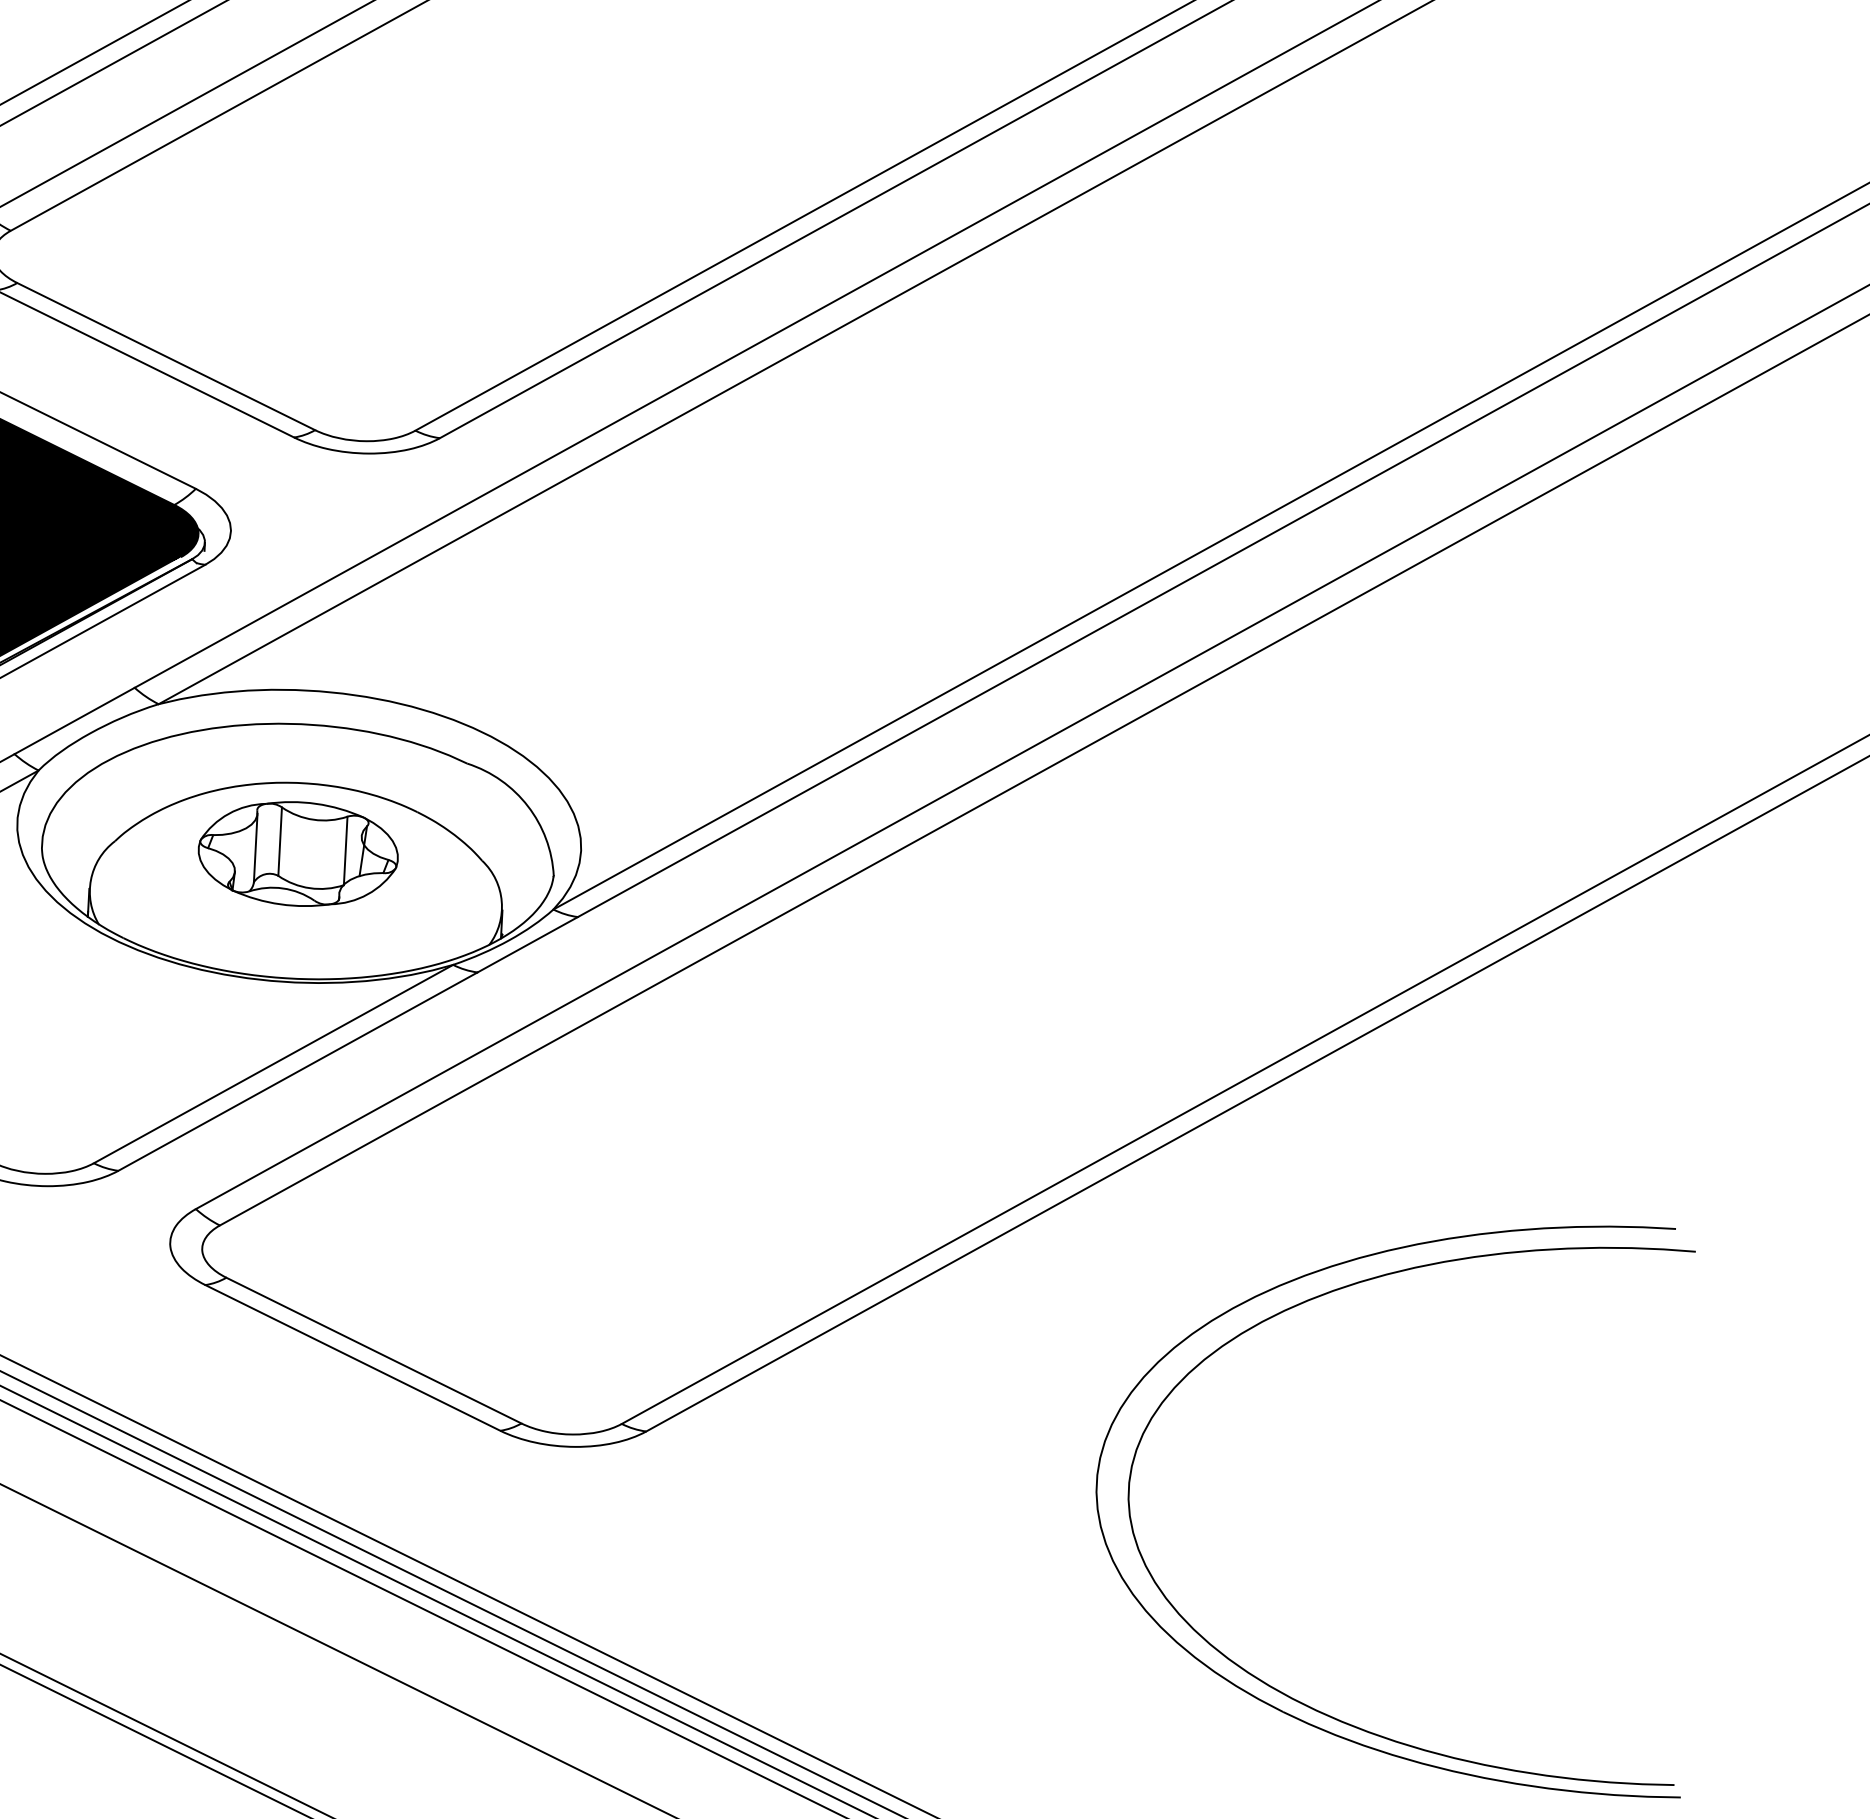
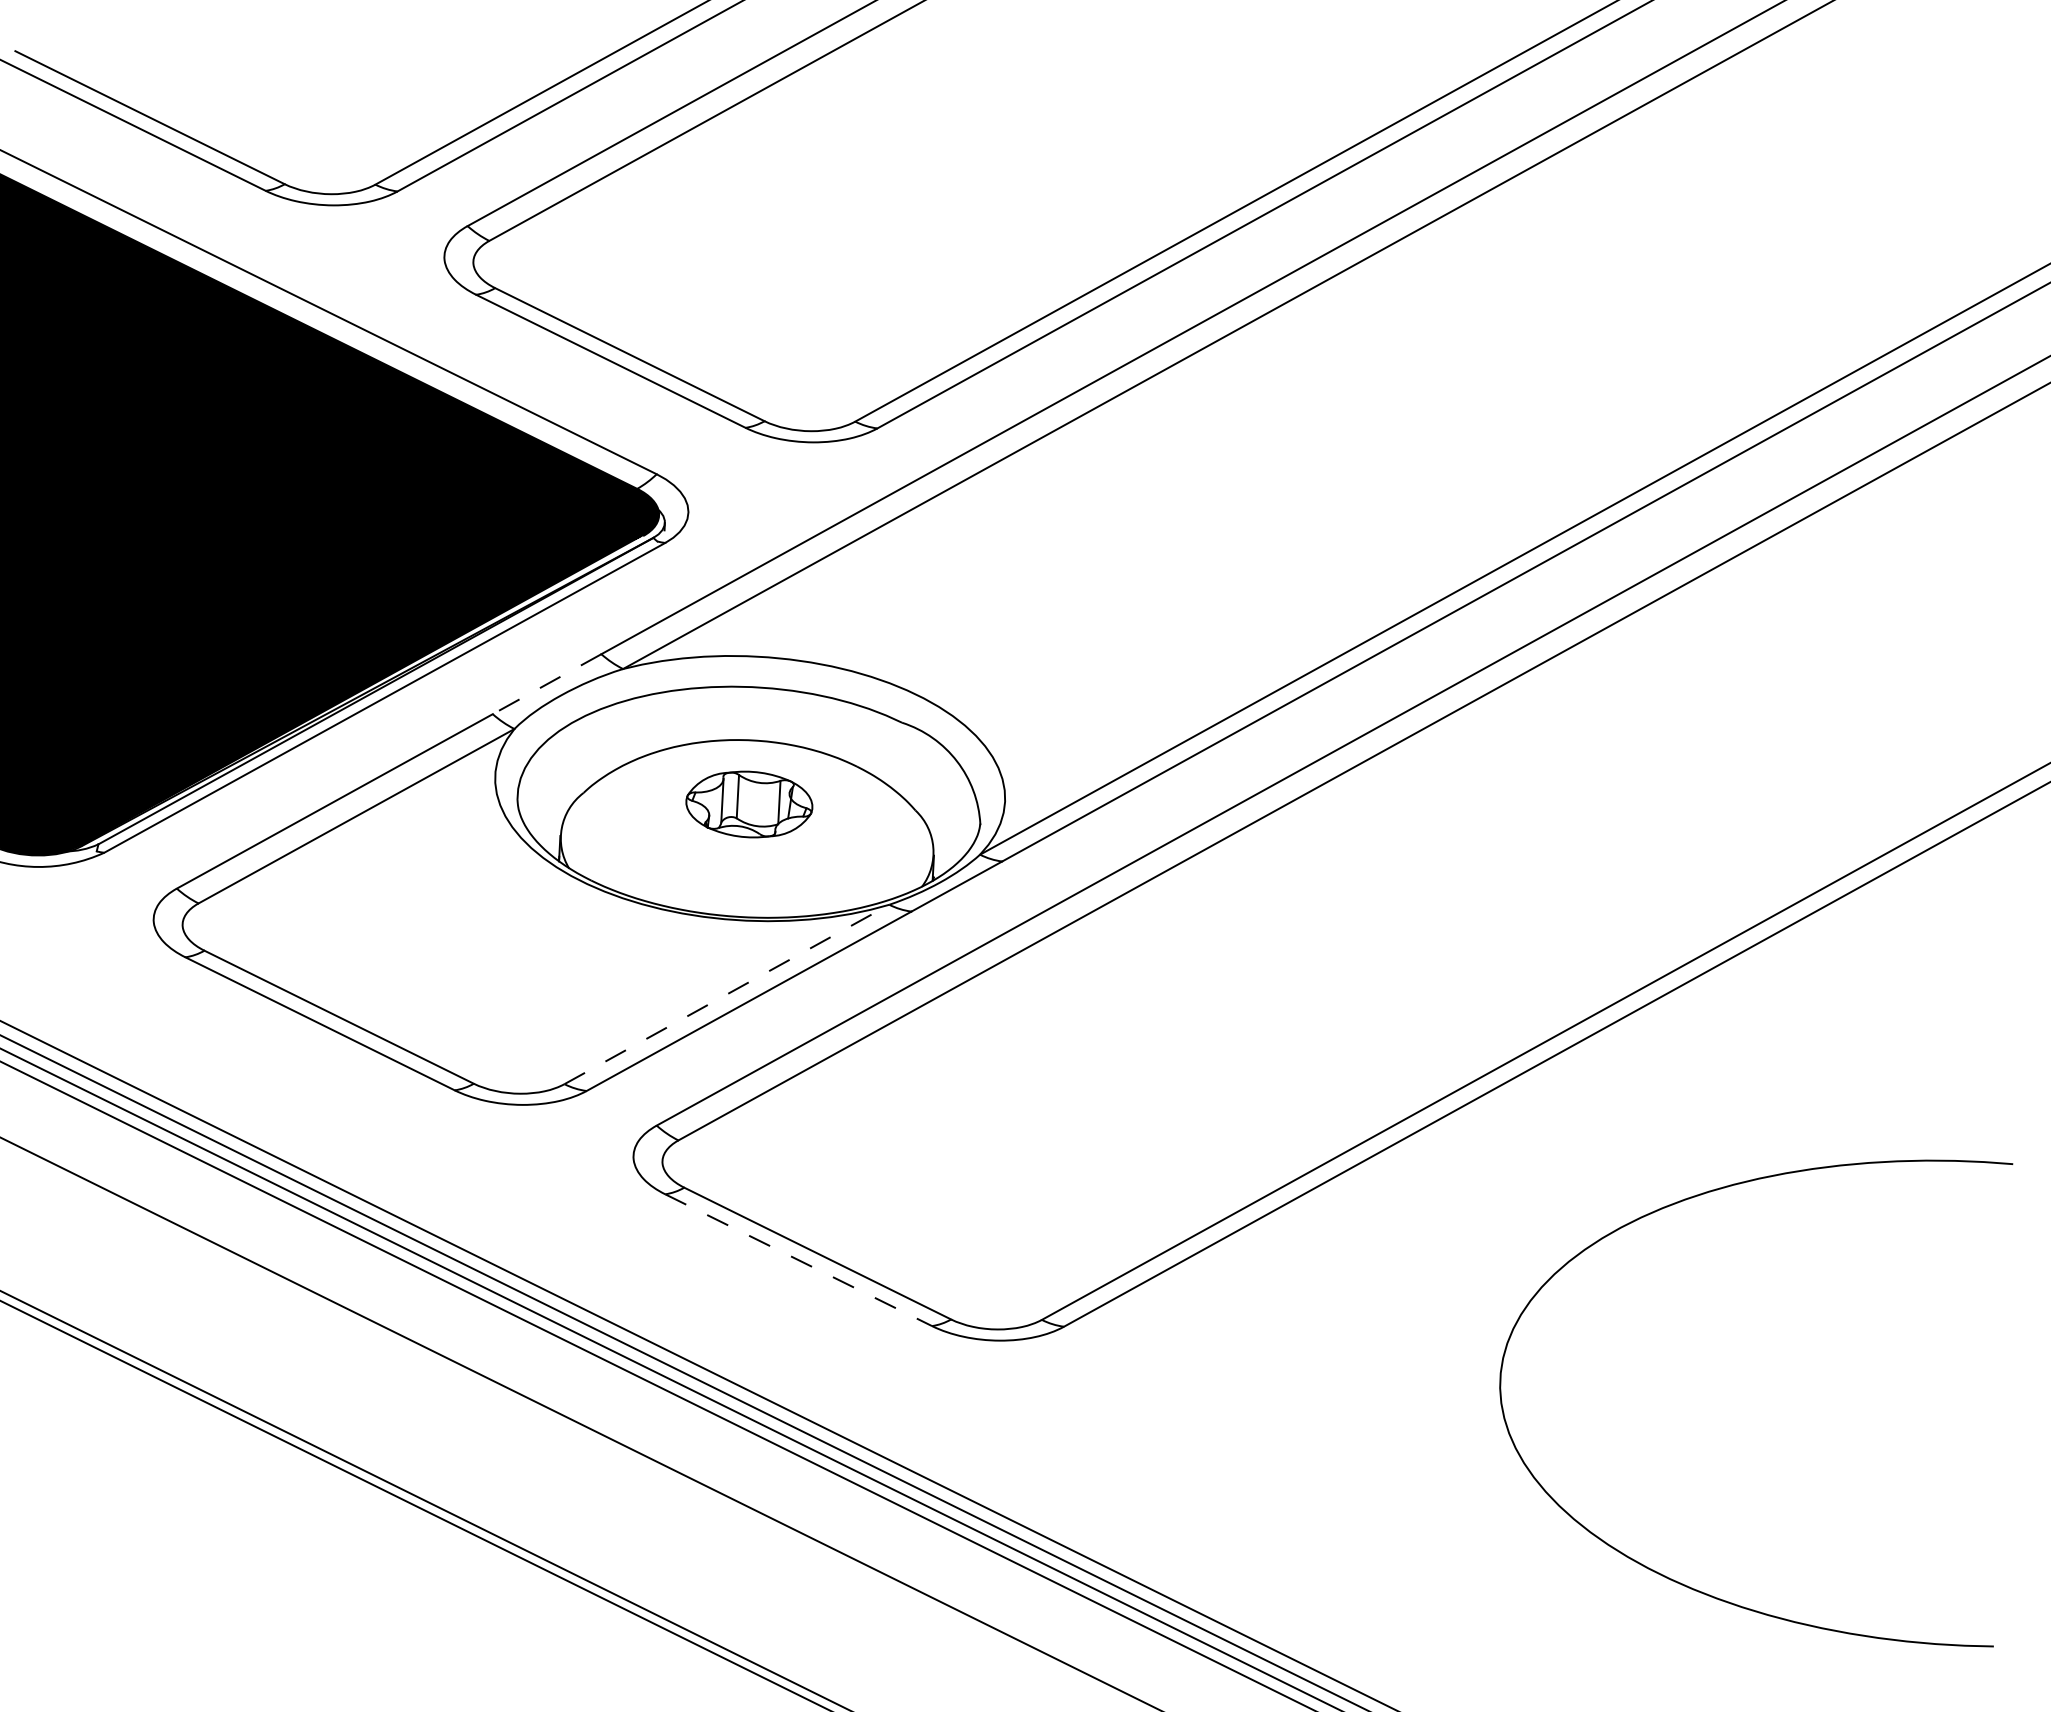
line: (74, 721) -> (546, 684), solid -> dashed
part: (298, 854) -> (749, 804), size x0.7
line: (273, 1064) -> (726, 994), solid -> dashed
line: (352, 1358) -> (798, 1260), solid -> dashed
part: (1291, 1714) -> (1647, 1582), removed

